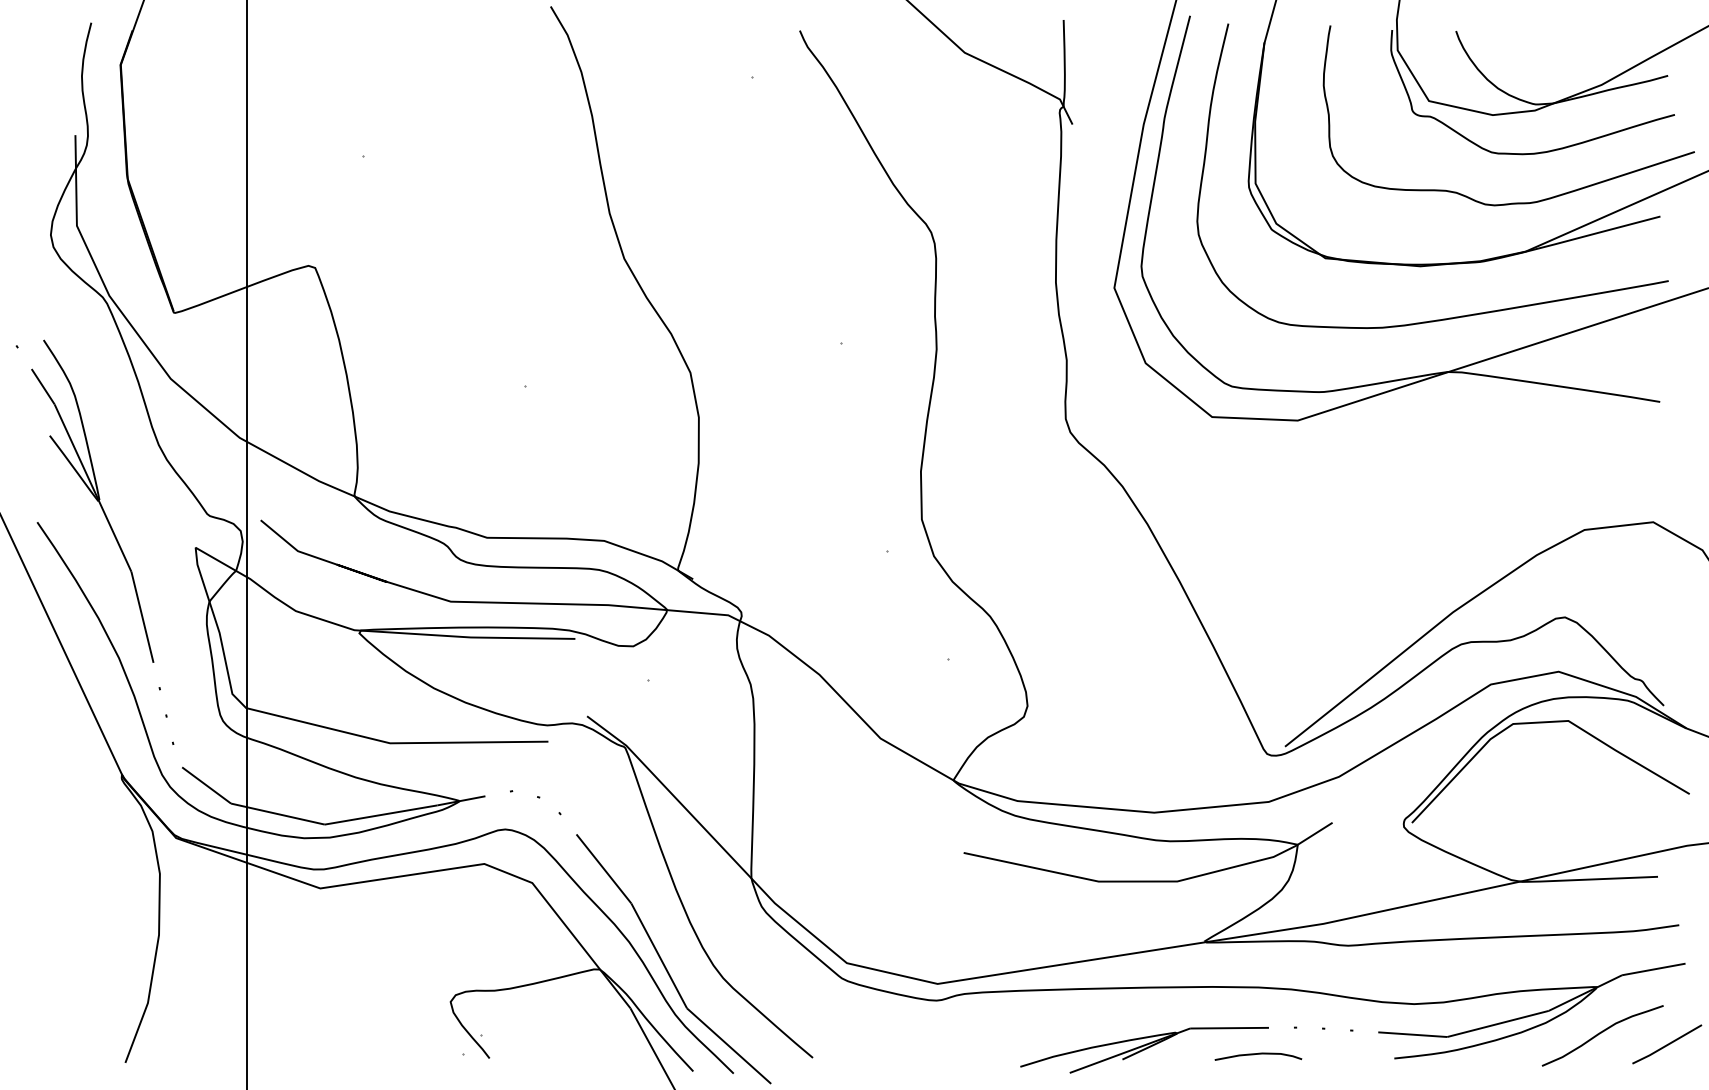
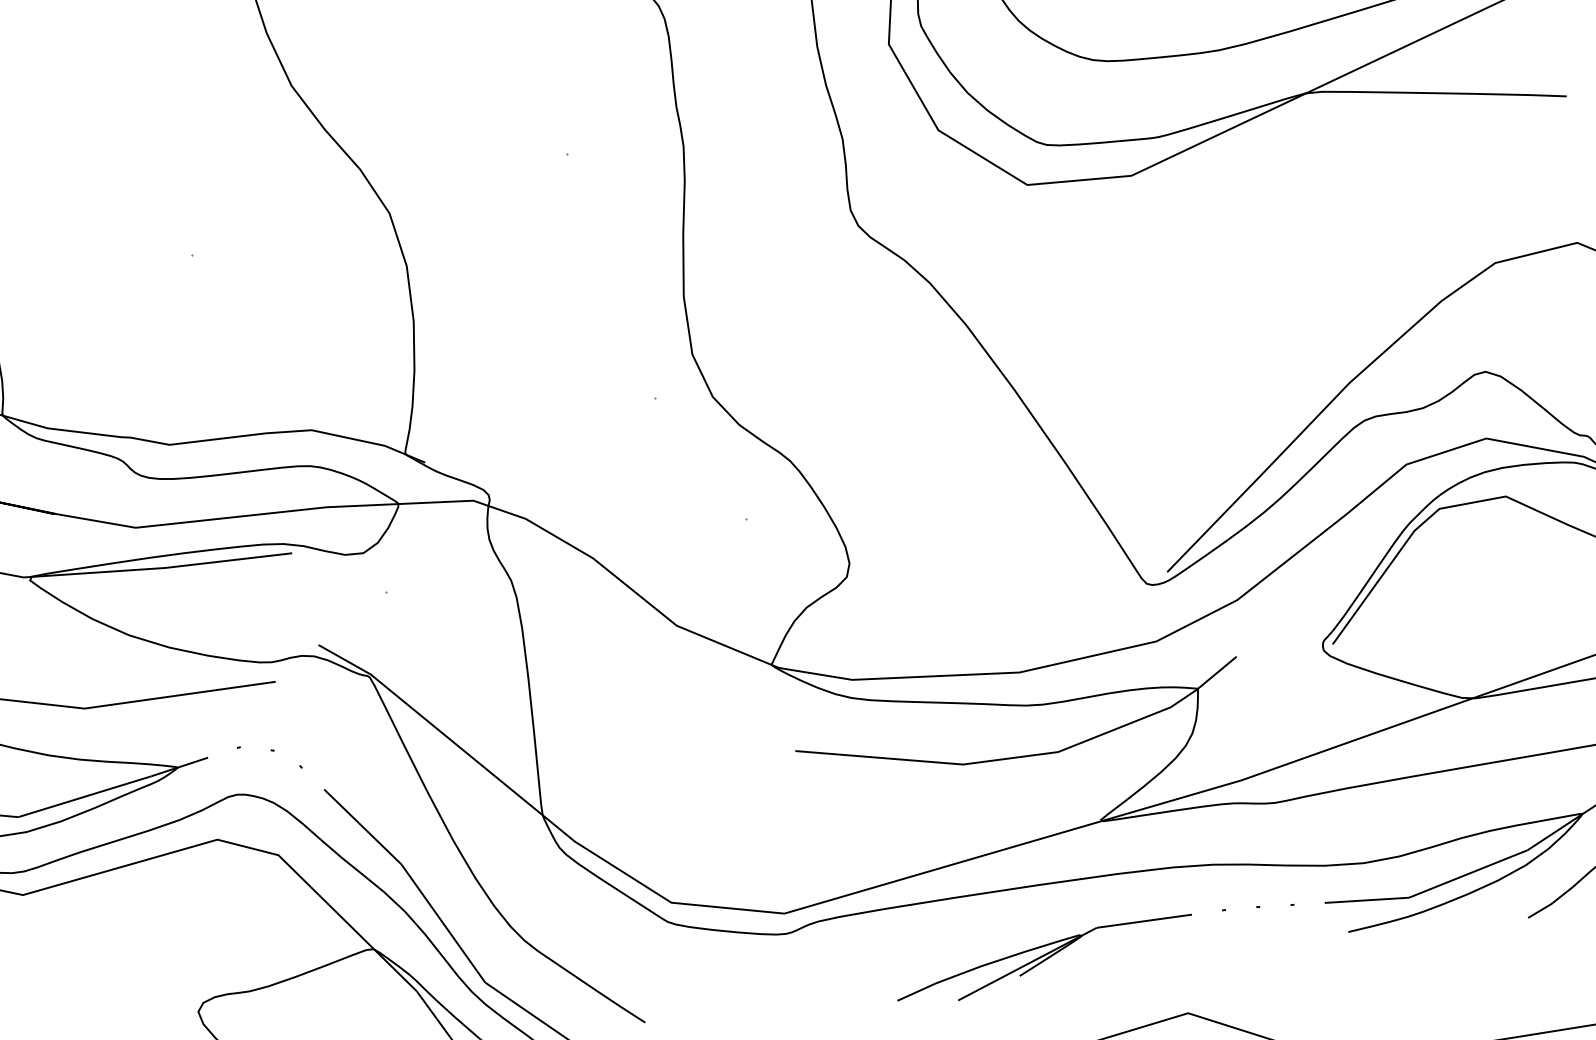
curve: (1258, 1054) -> (1183, 948), removed

